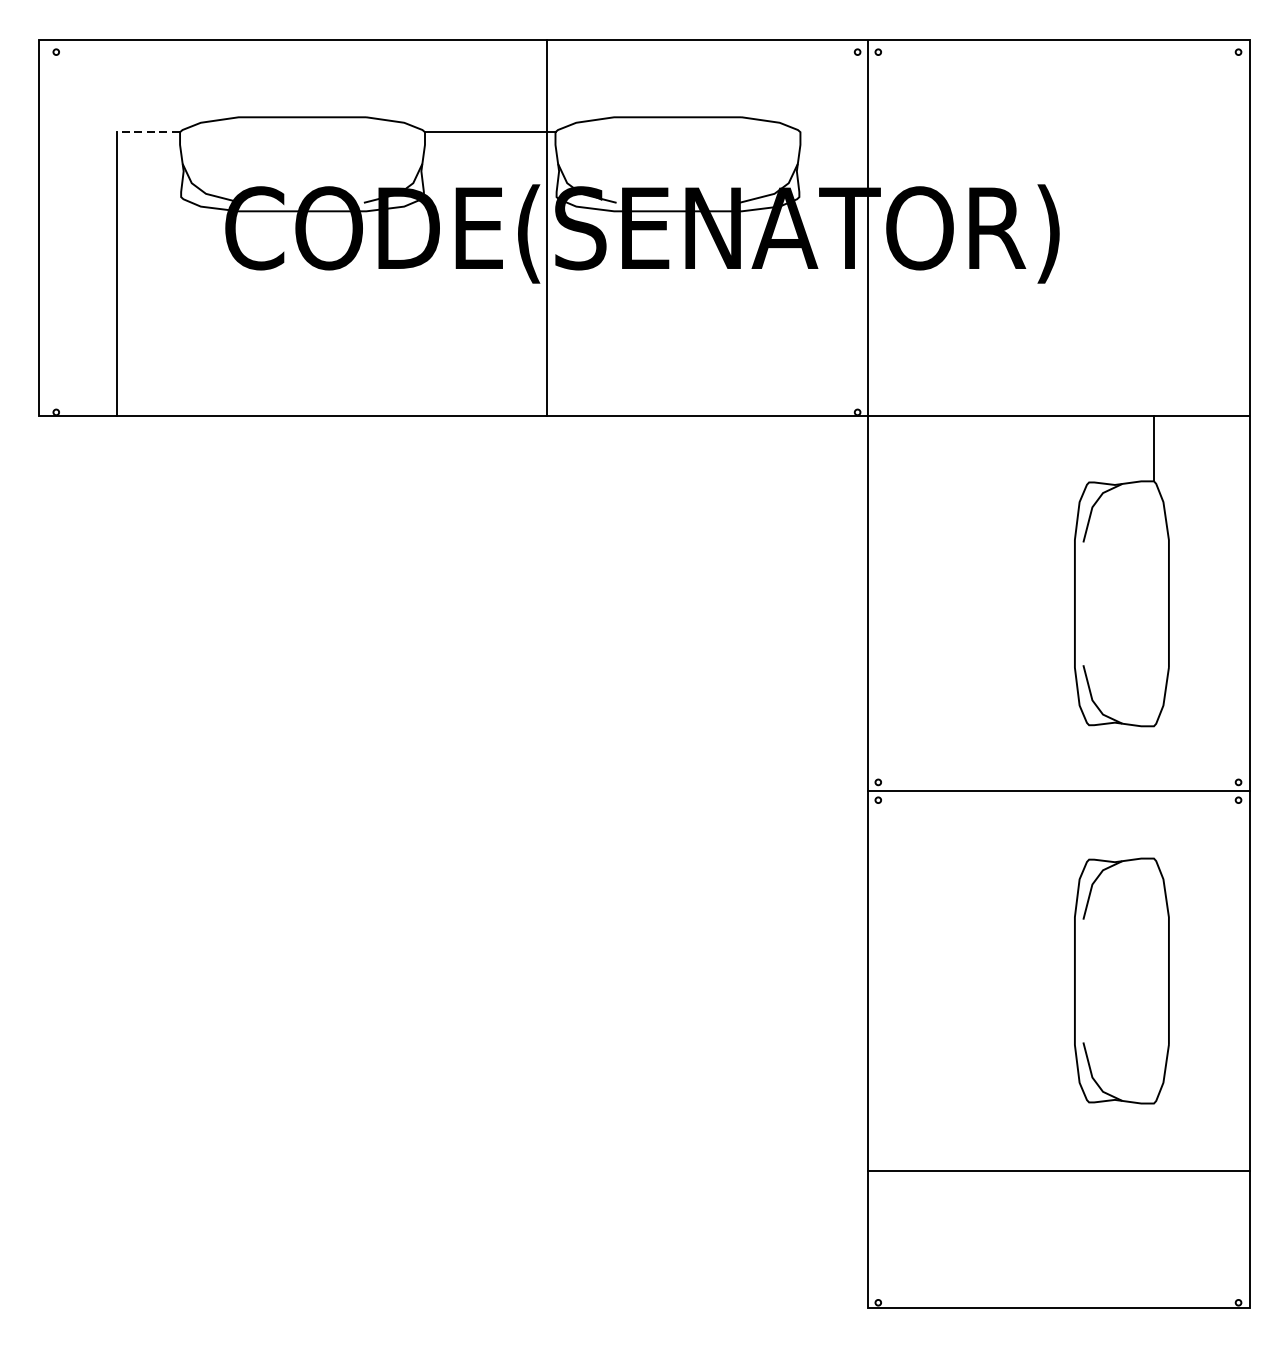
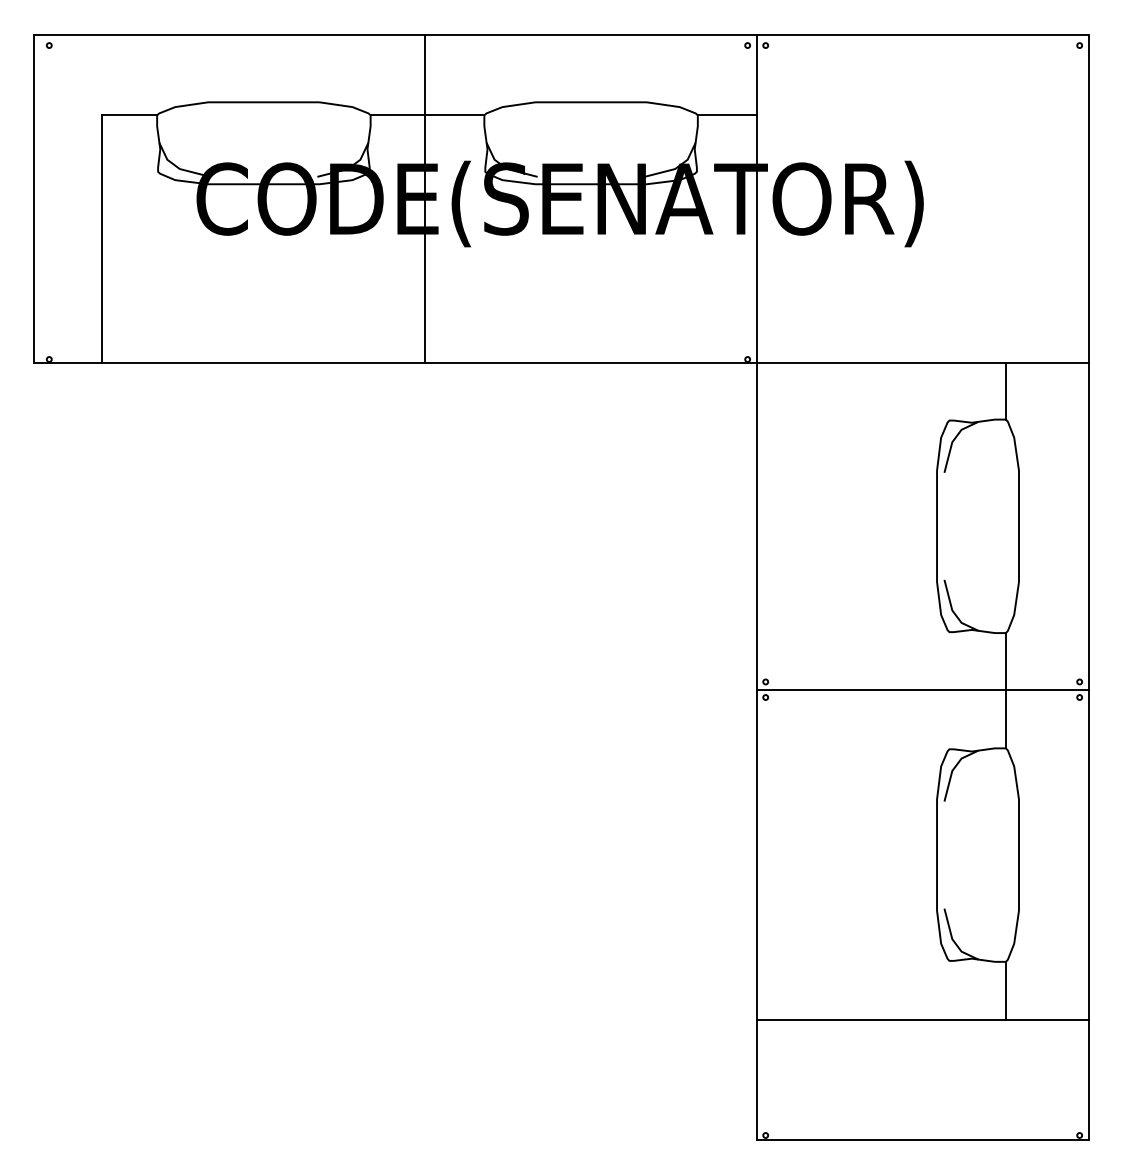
line: (148, 132) -> (129, 115), dashed -> solid
line: (833, 132) -> (726, 115), added
line: (547, 227) -> (425, 198), moved
line: (1153, 792) -> (1005, 690), added
line: (1153, 1136) -> (1005, 990), added

